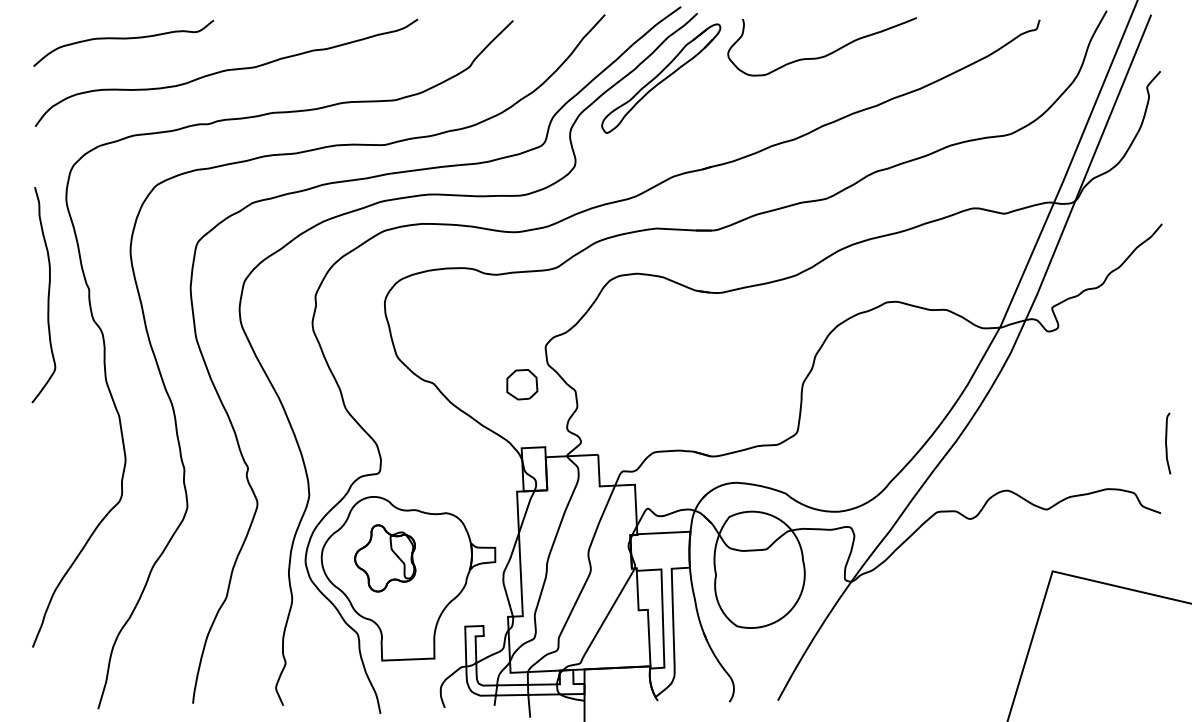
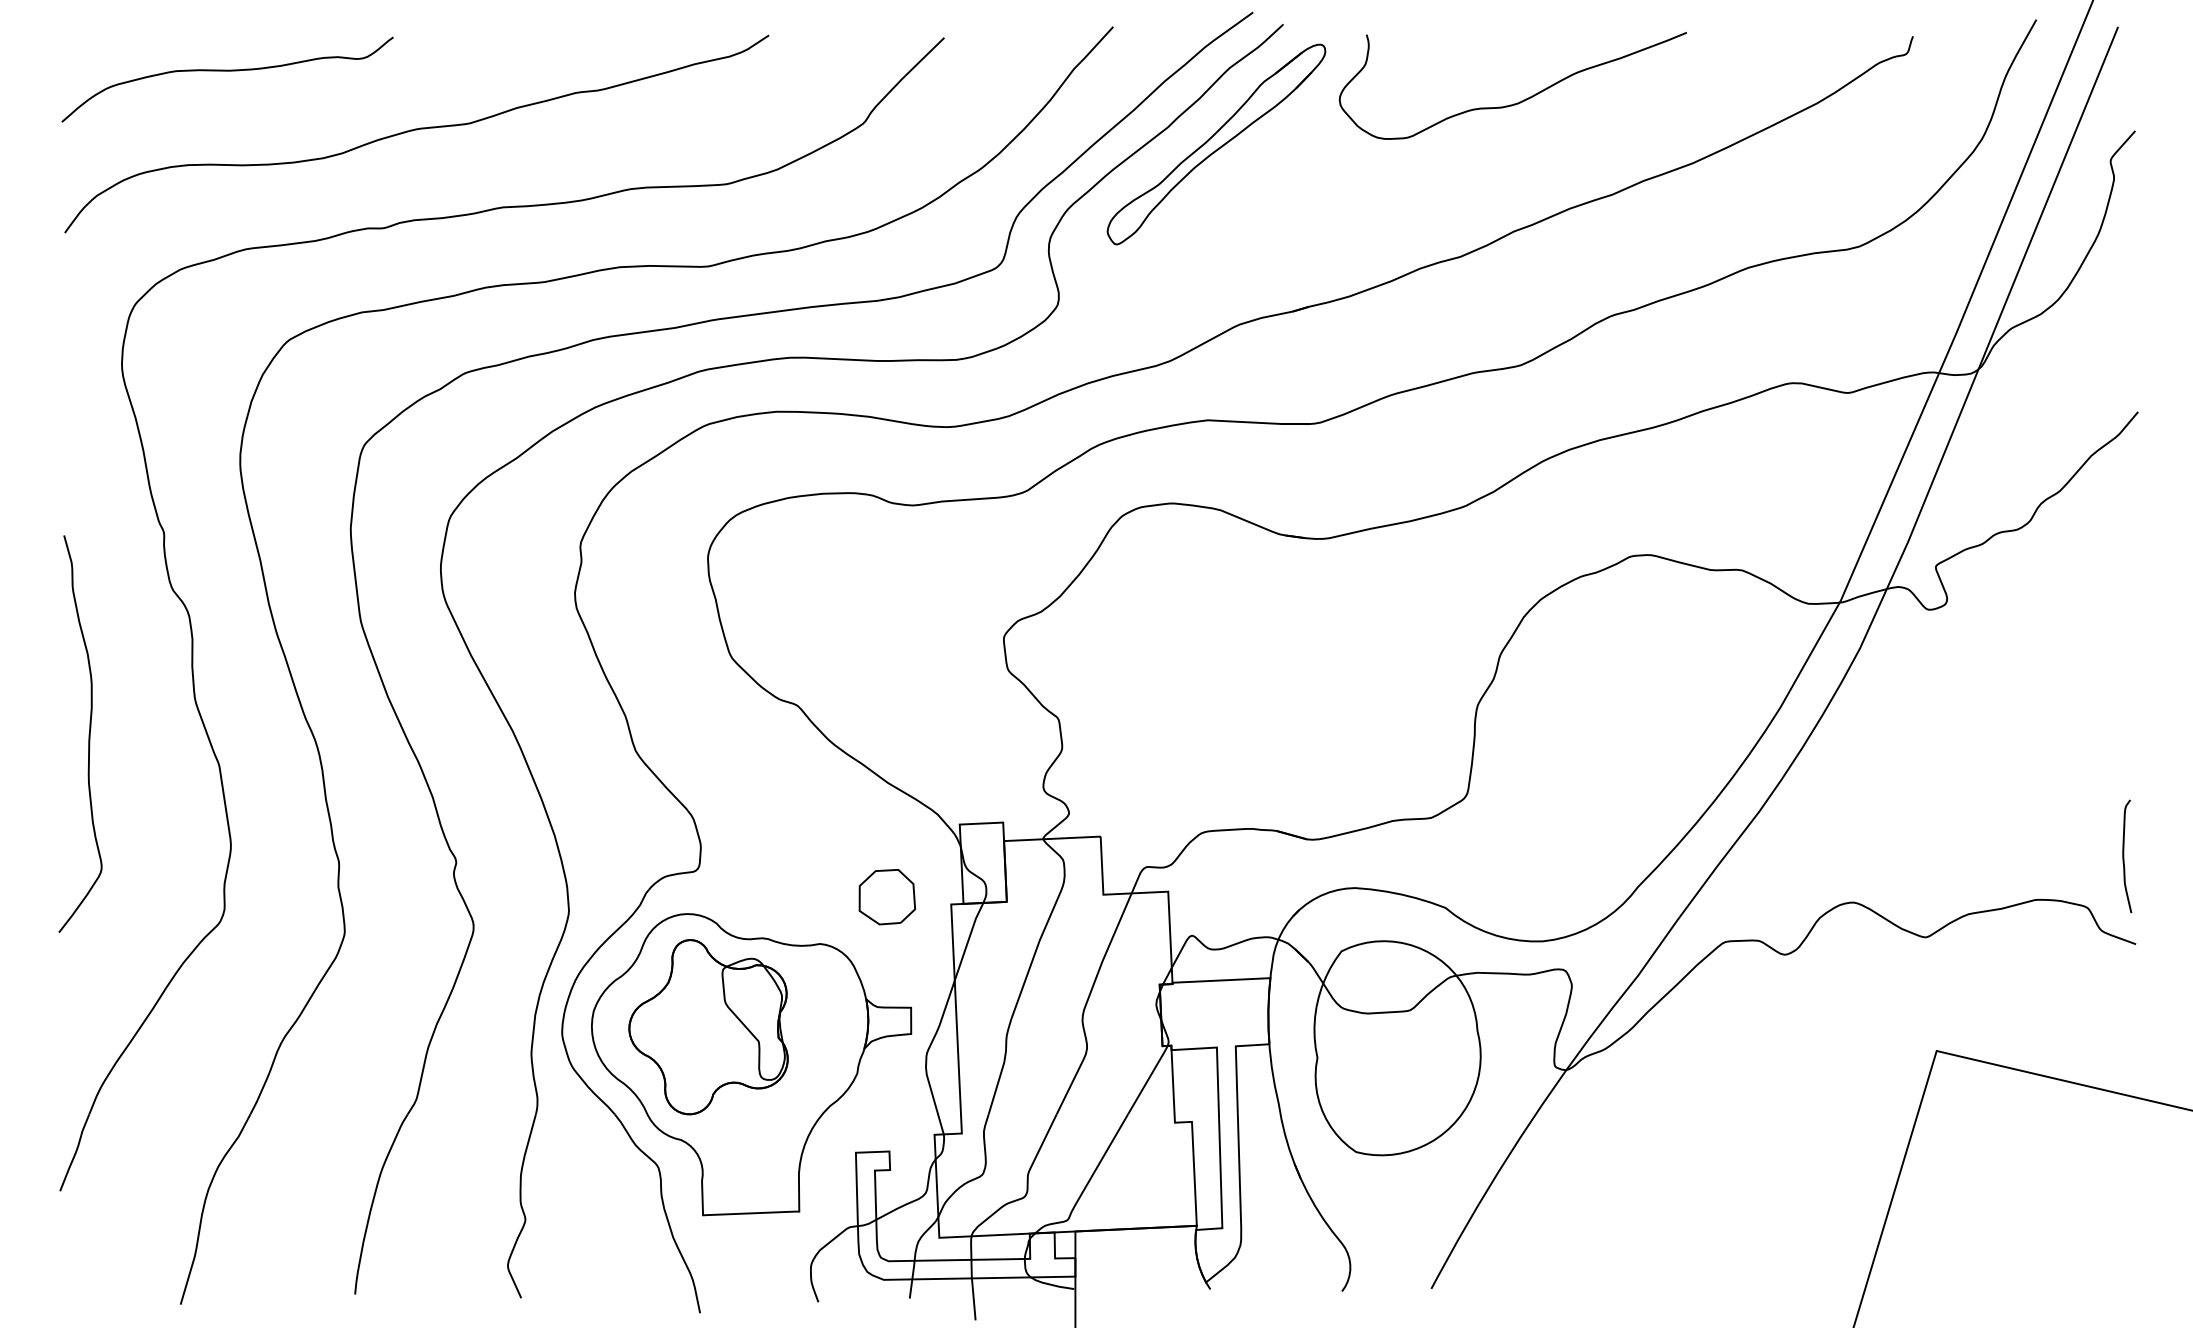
curve: (47, 295) -> (87, 734), moved
part: (522, 384) -> (887, 896), moved
curve: (1166, 443) -> (2124, 856), moved
part: (385, 558) -> (709, 1027), size x1.43

